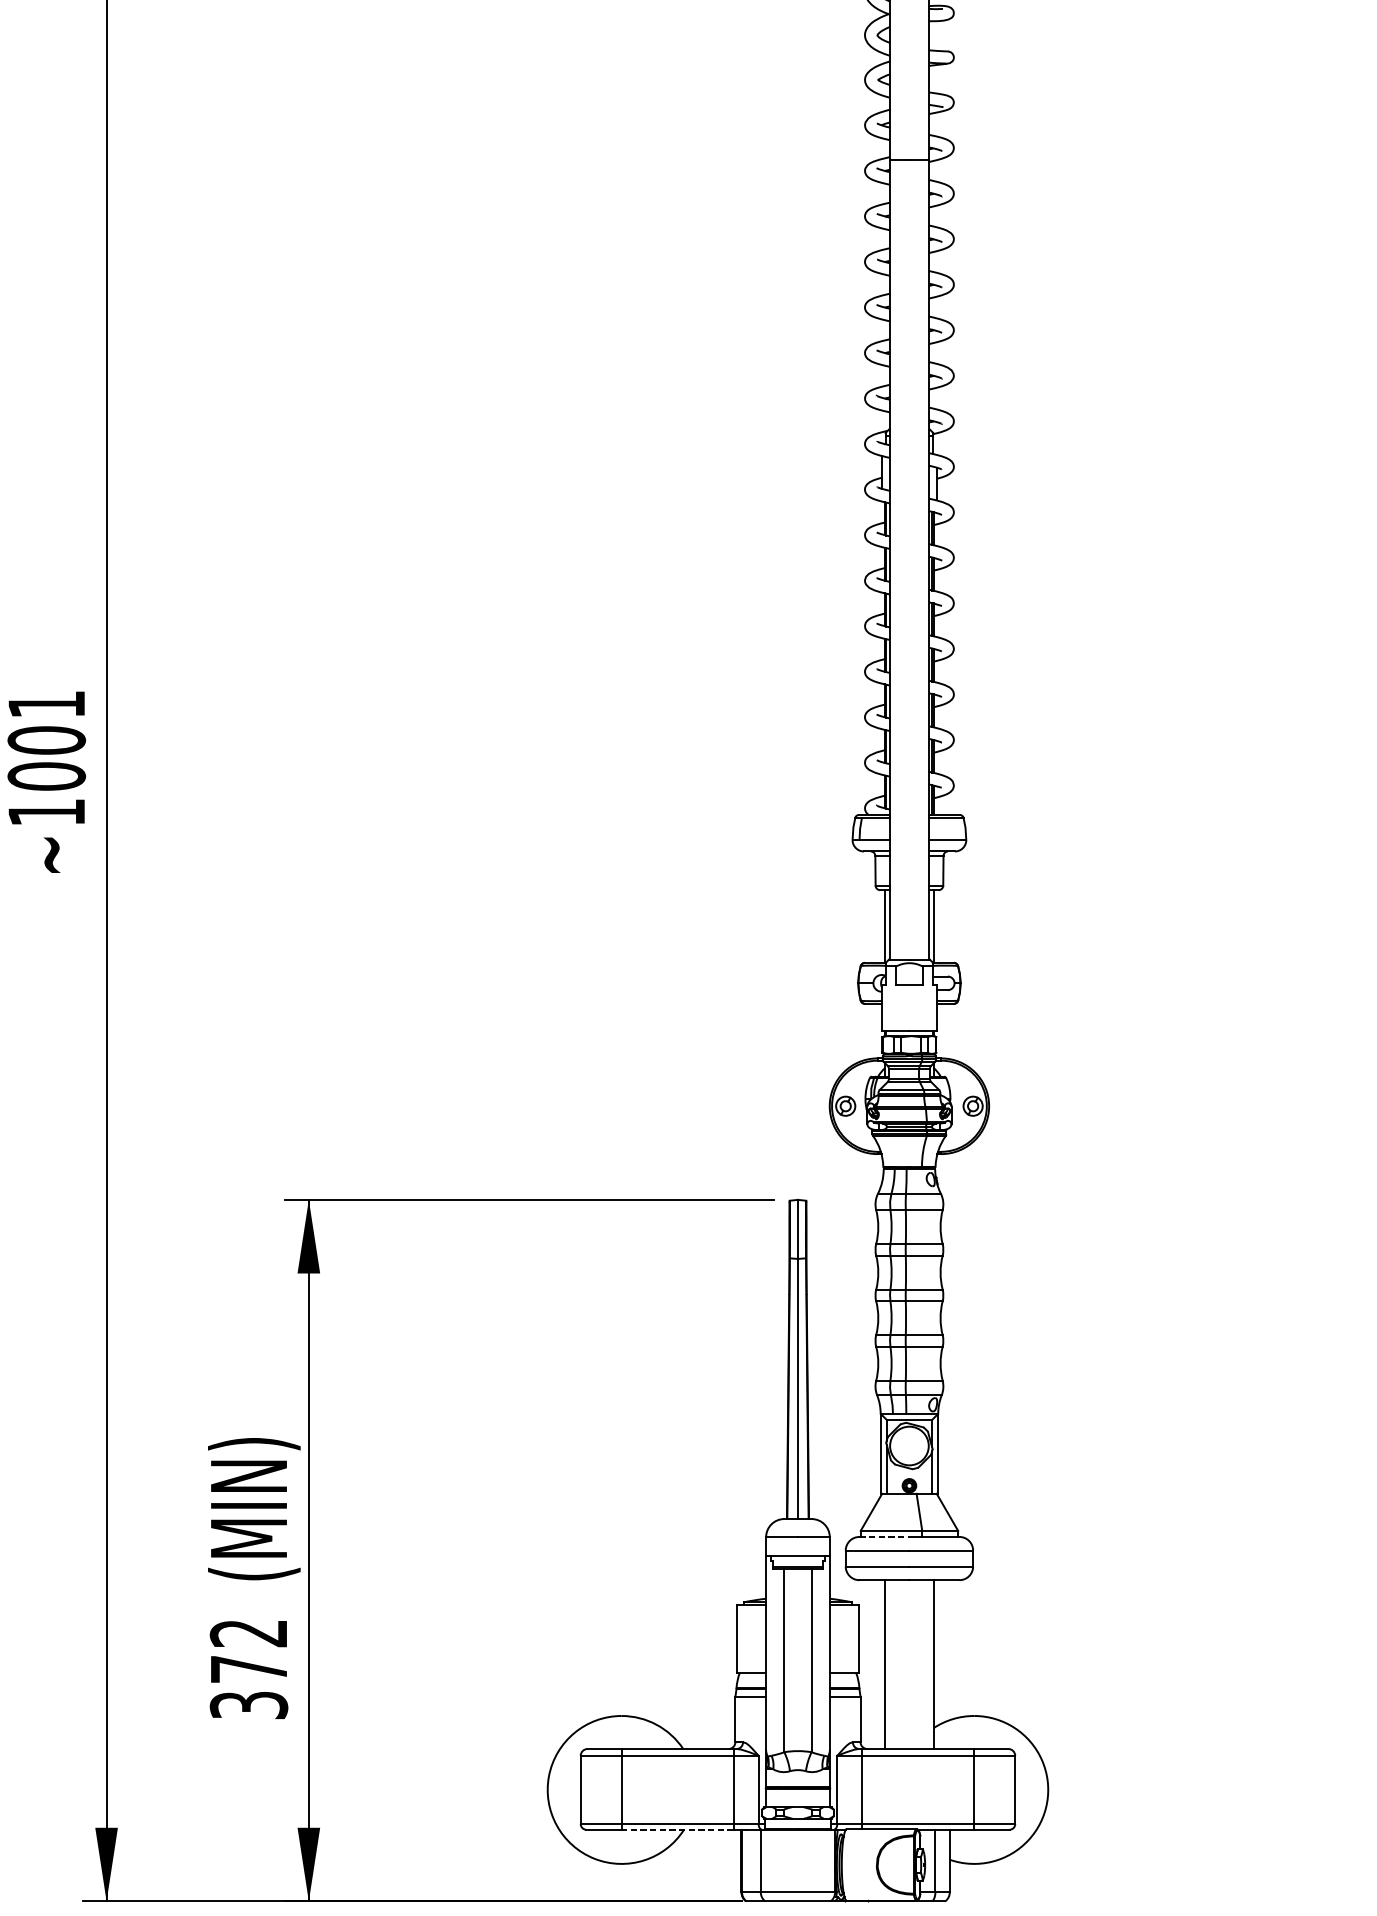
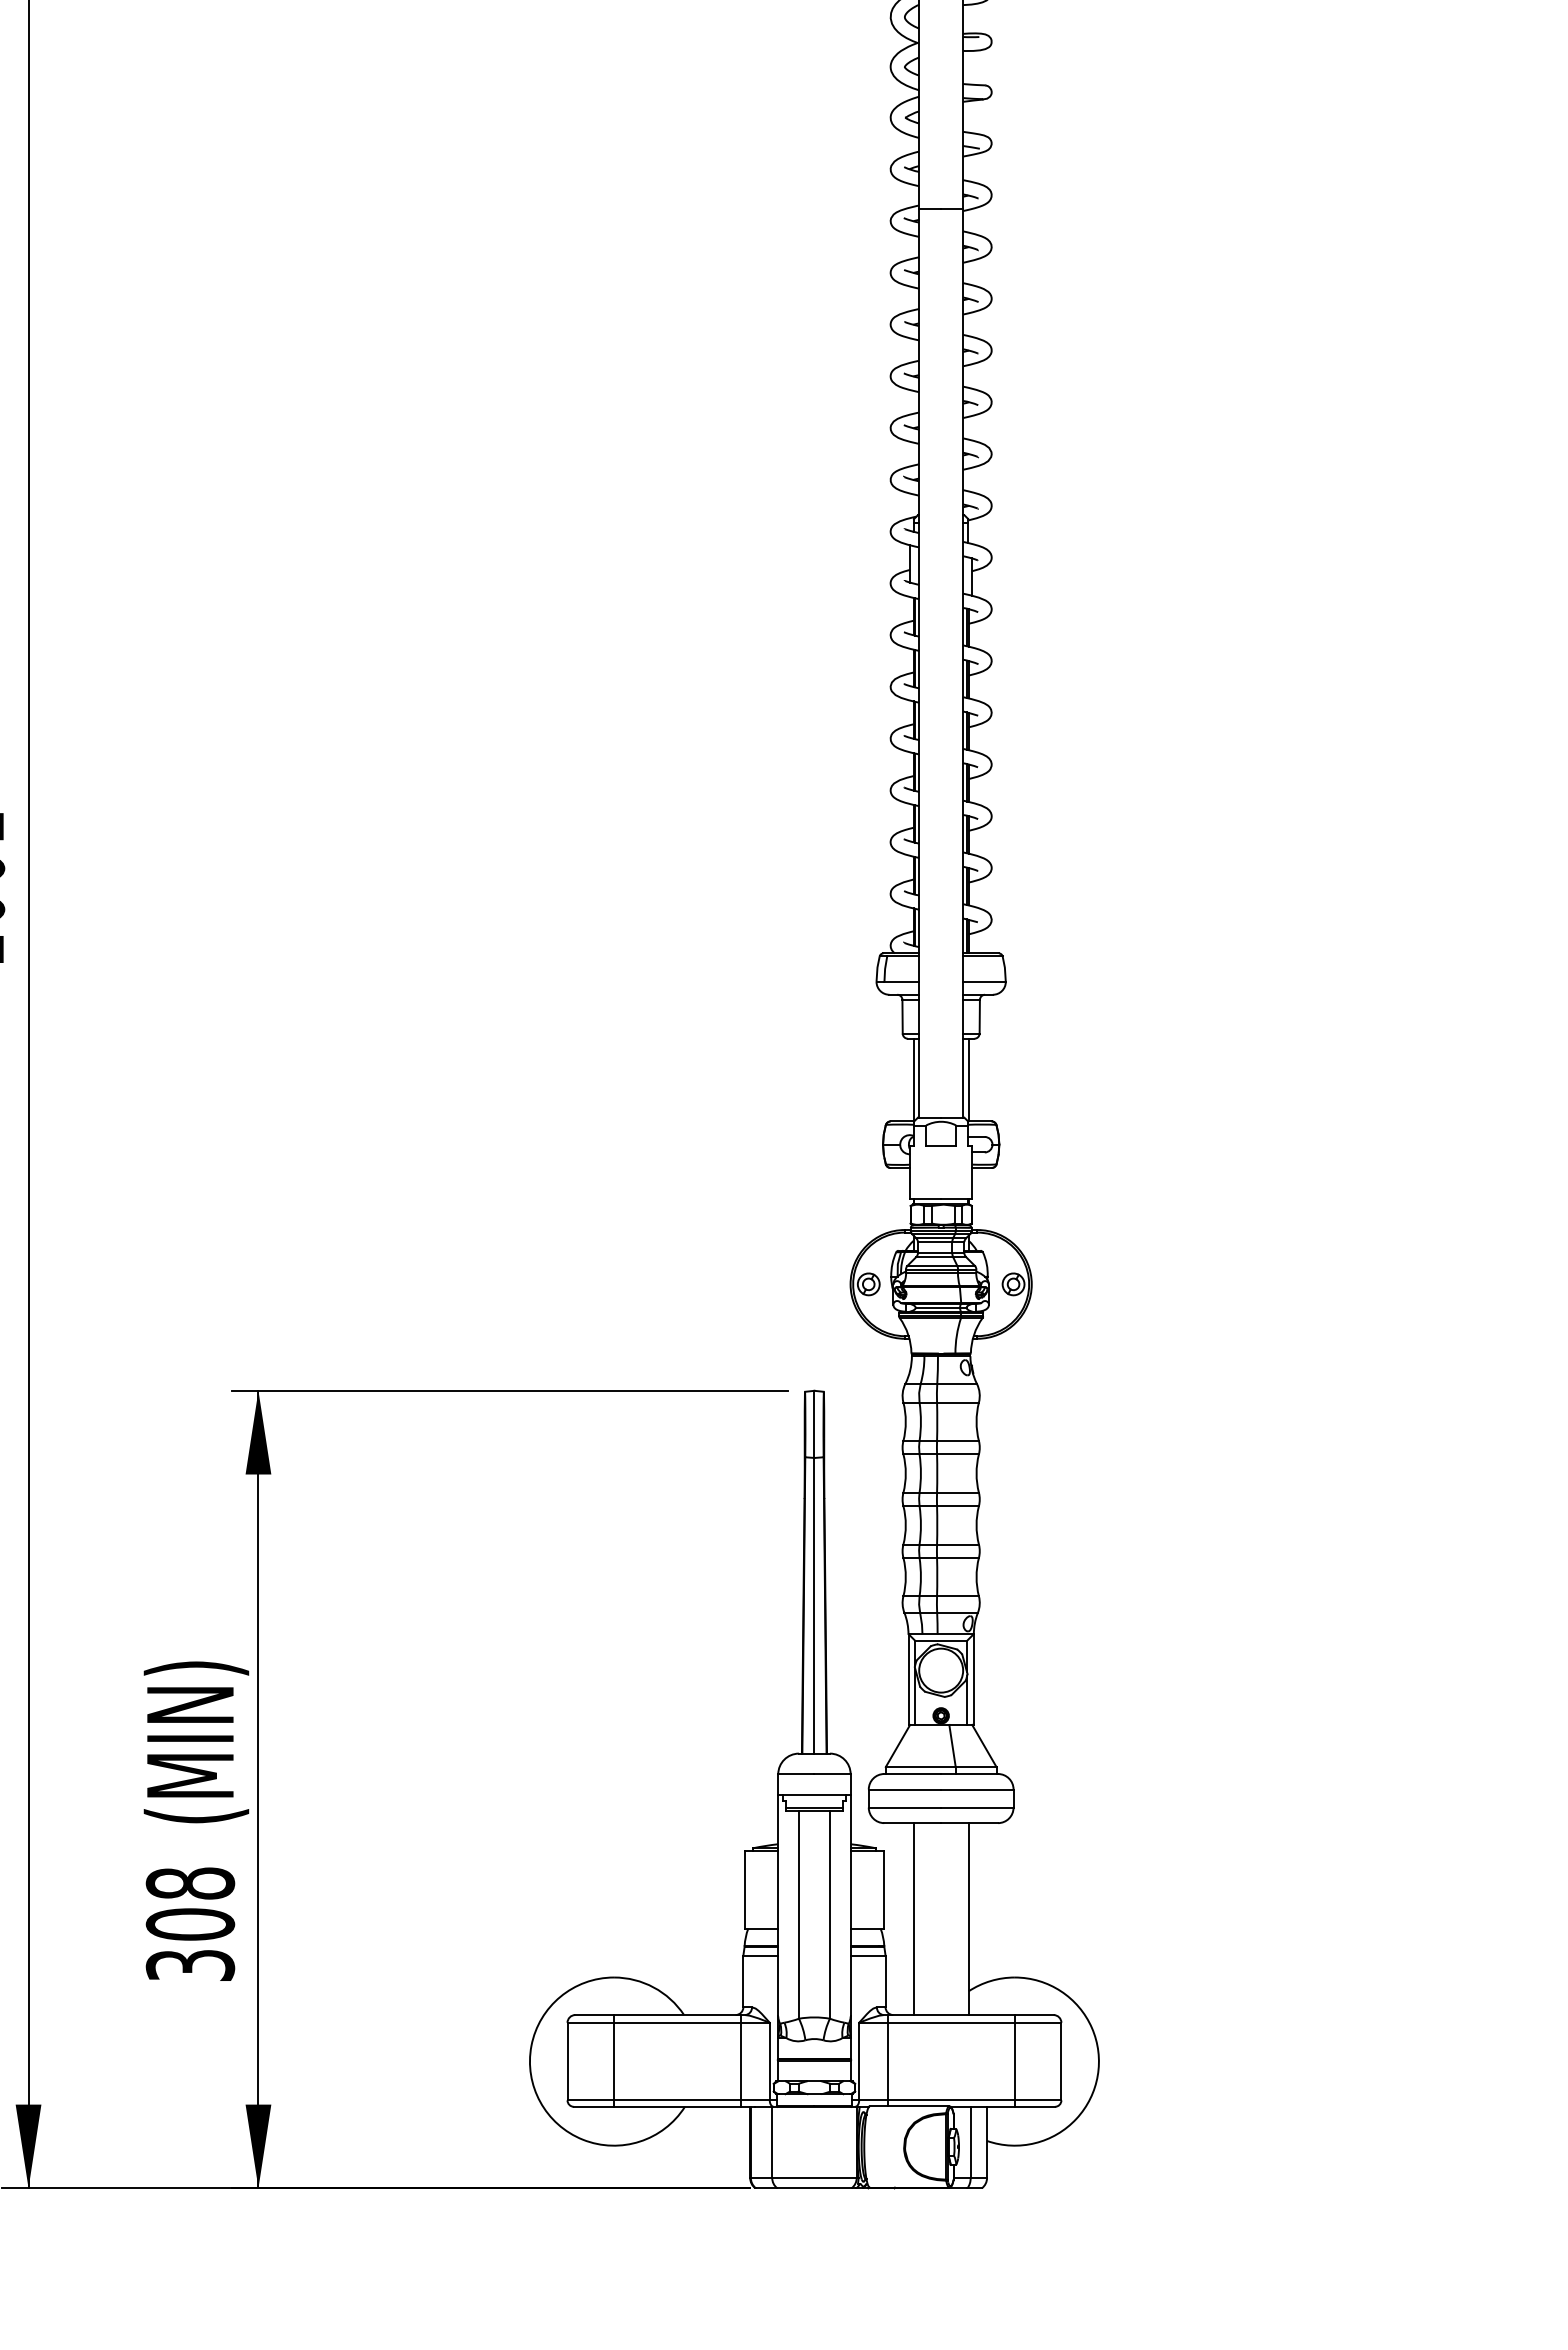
line: (885, 1537) -> (913, 1774), dashed -> solid
text: (249, 1650) -> (190, 1903), 372 -> 308
line: (677, 1829) -> (677, 2106), dashed -> solid

